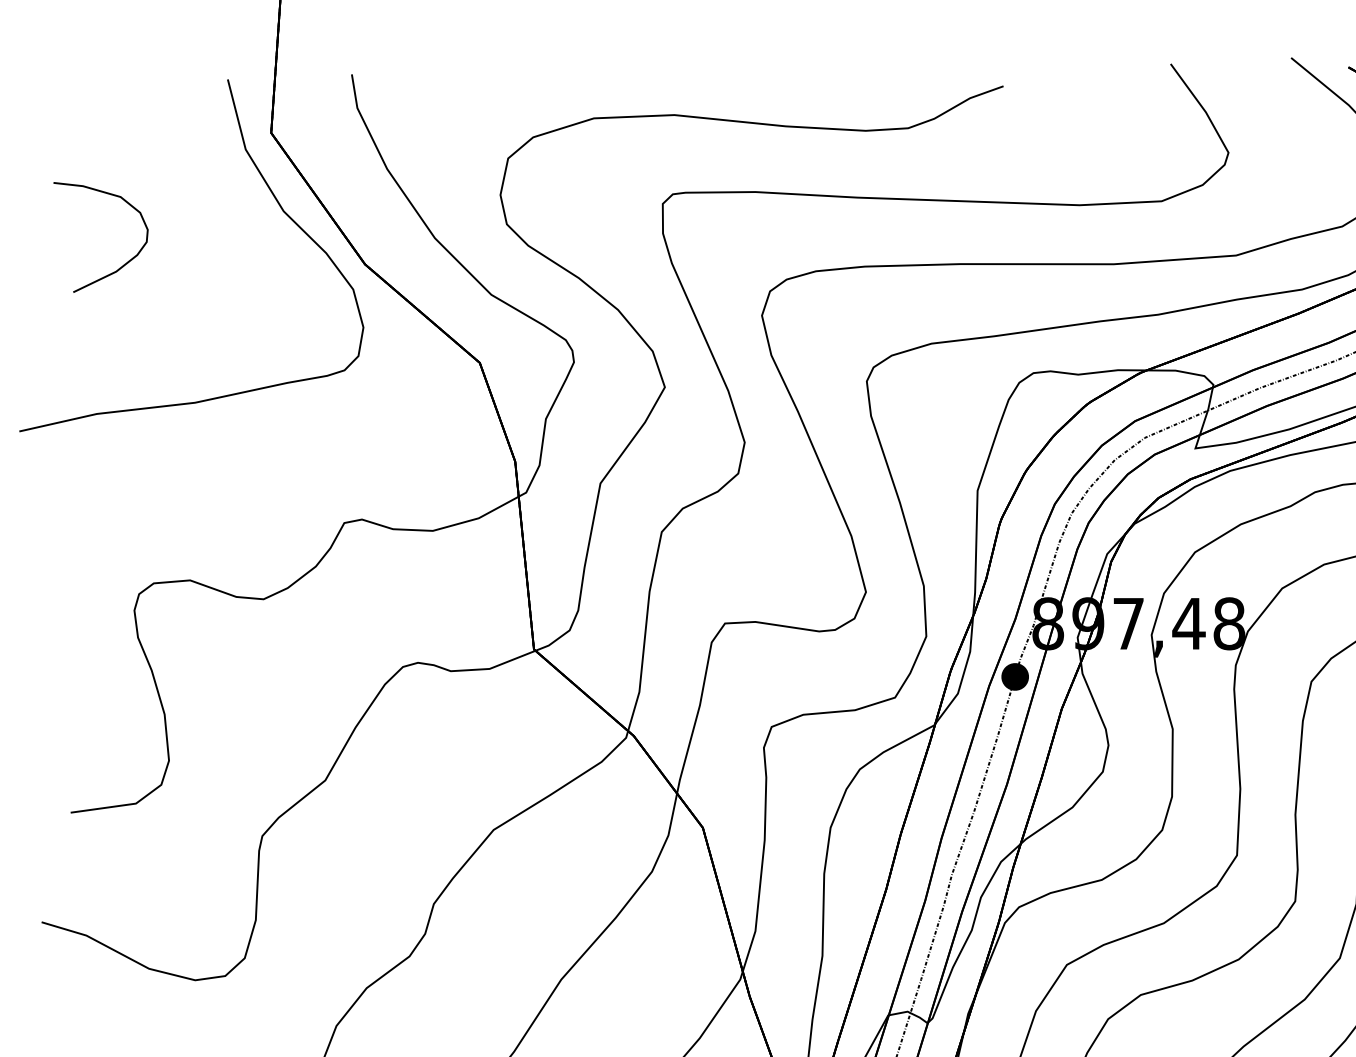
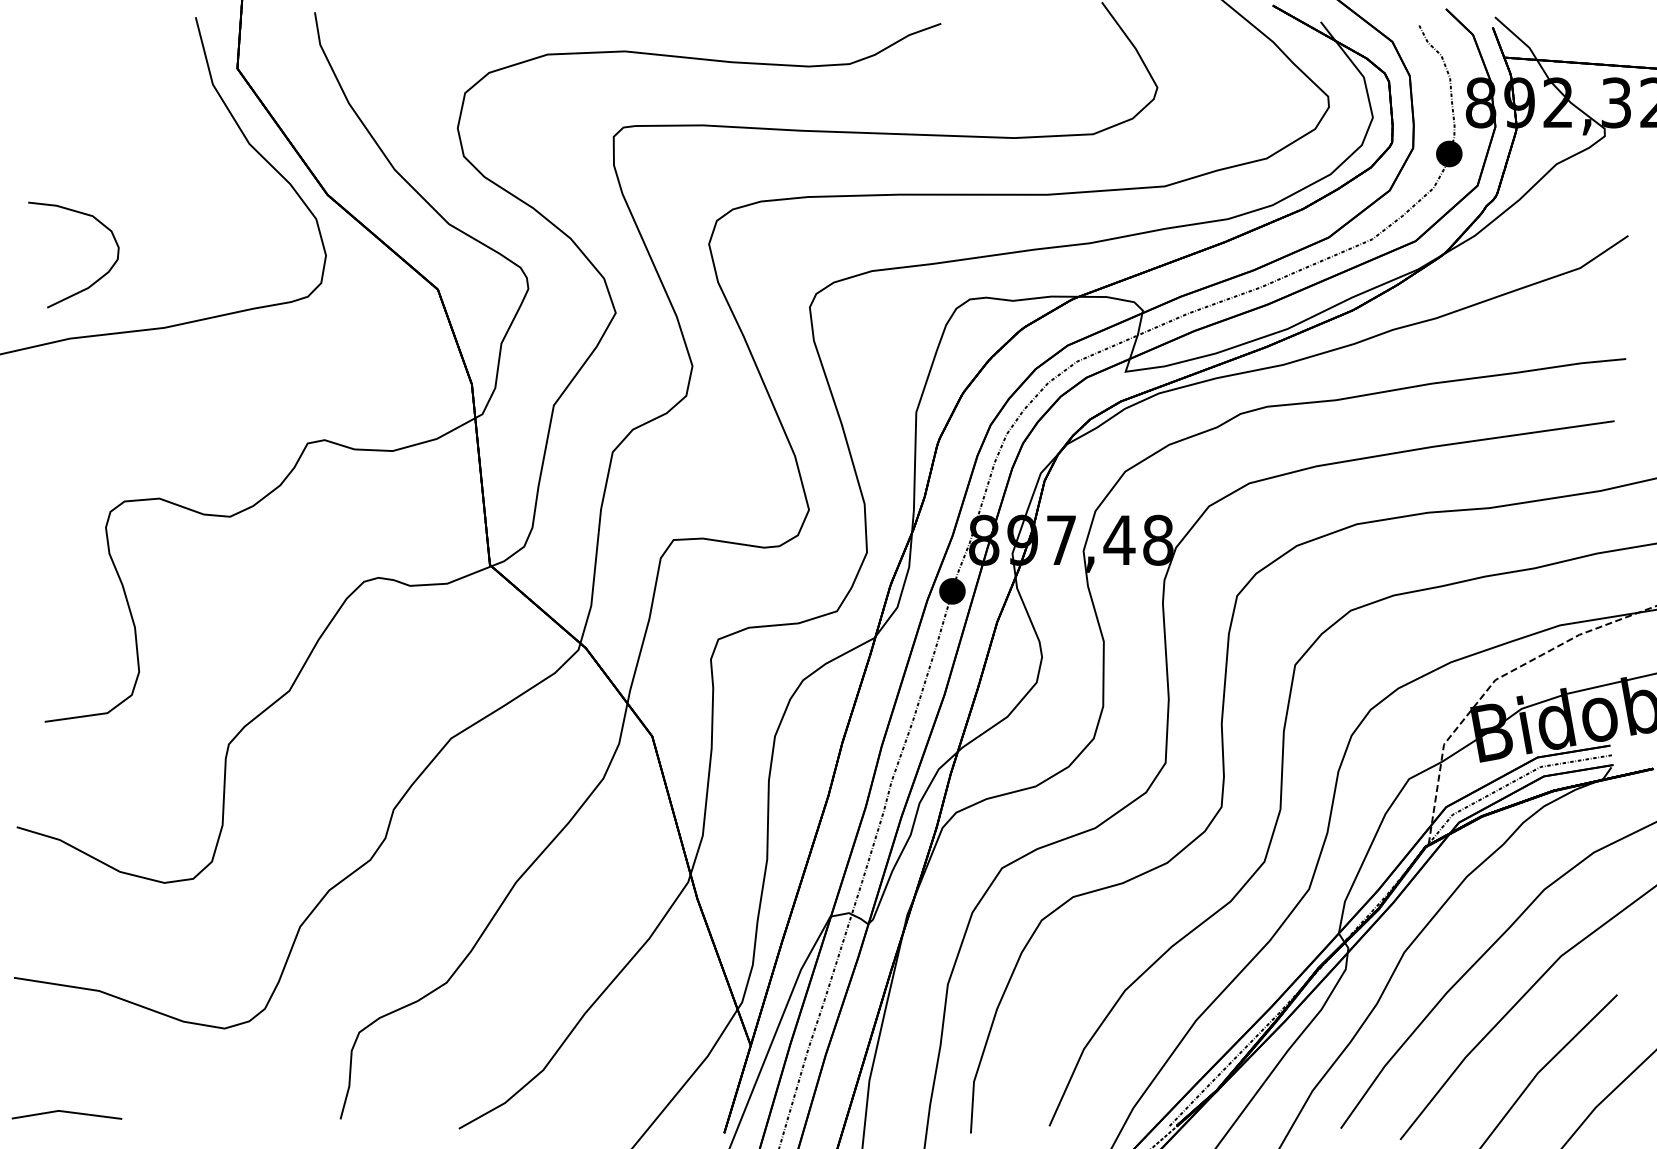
curve: (122, 265) -> (94, 281), moved

